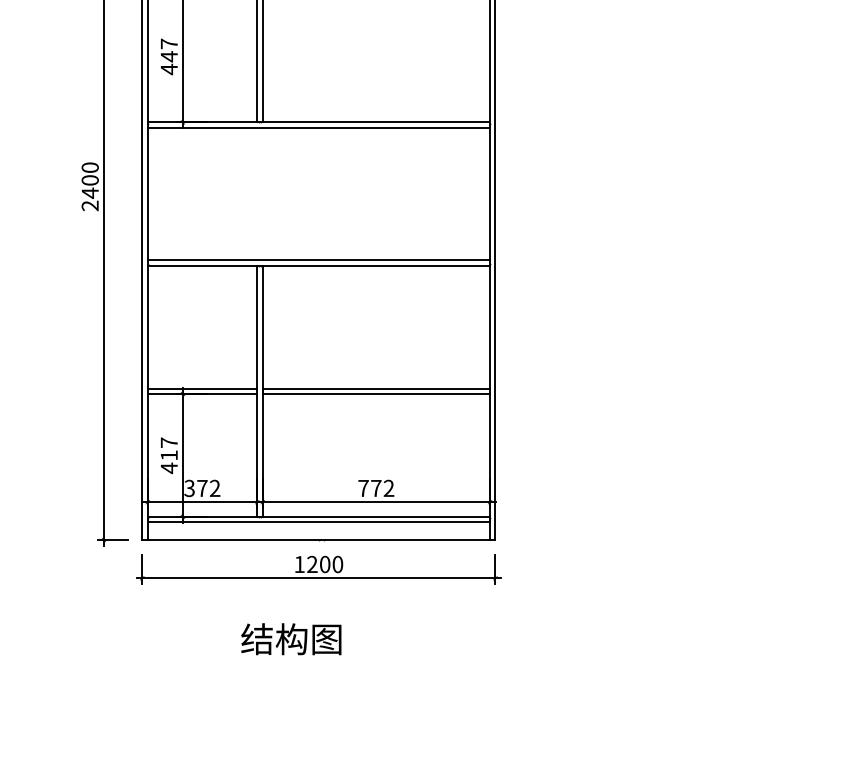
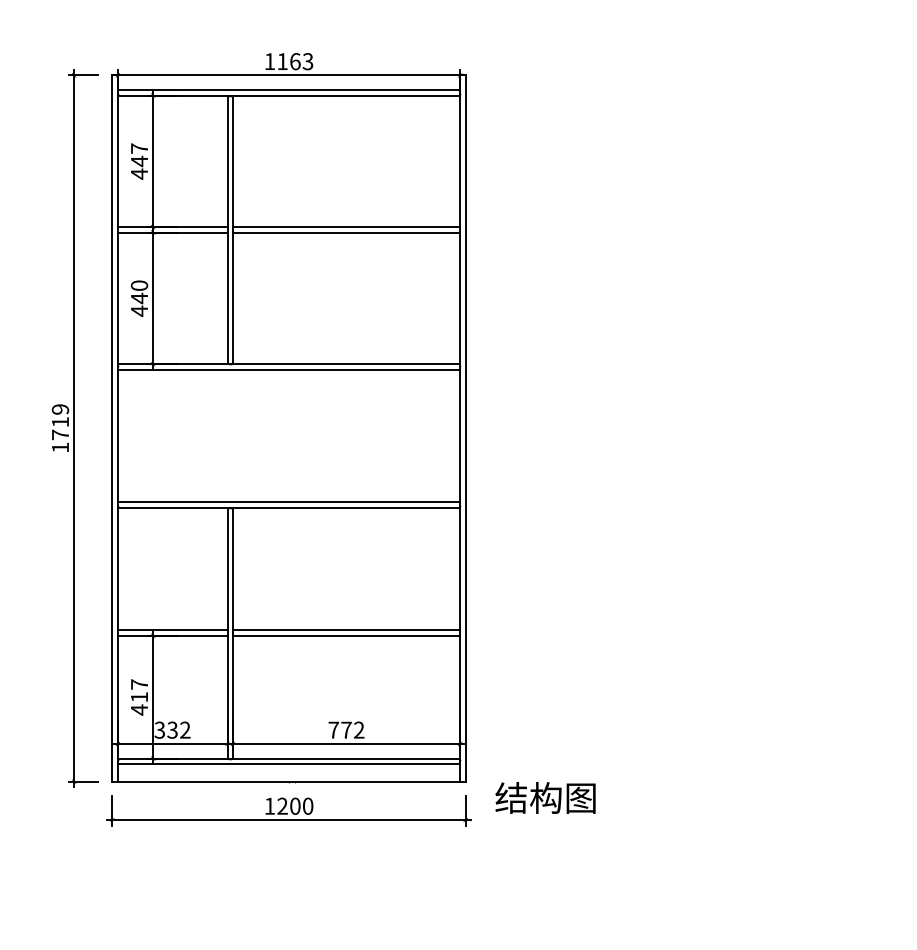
text: (169, 43) -> (139, 285), 447 -> 440
text: (90, 186) -> (60, 428), 2400 -> 1719
text: (202, 487) -> (172, 729), 372 -> 332
text: (291, 638) -> (545, 797), moved

